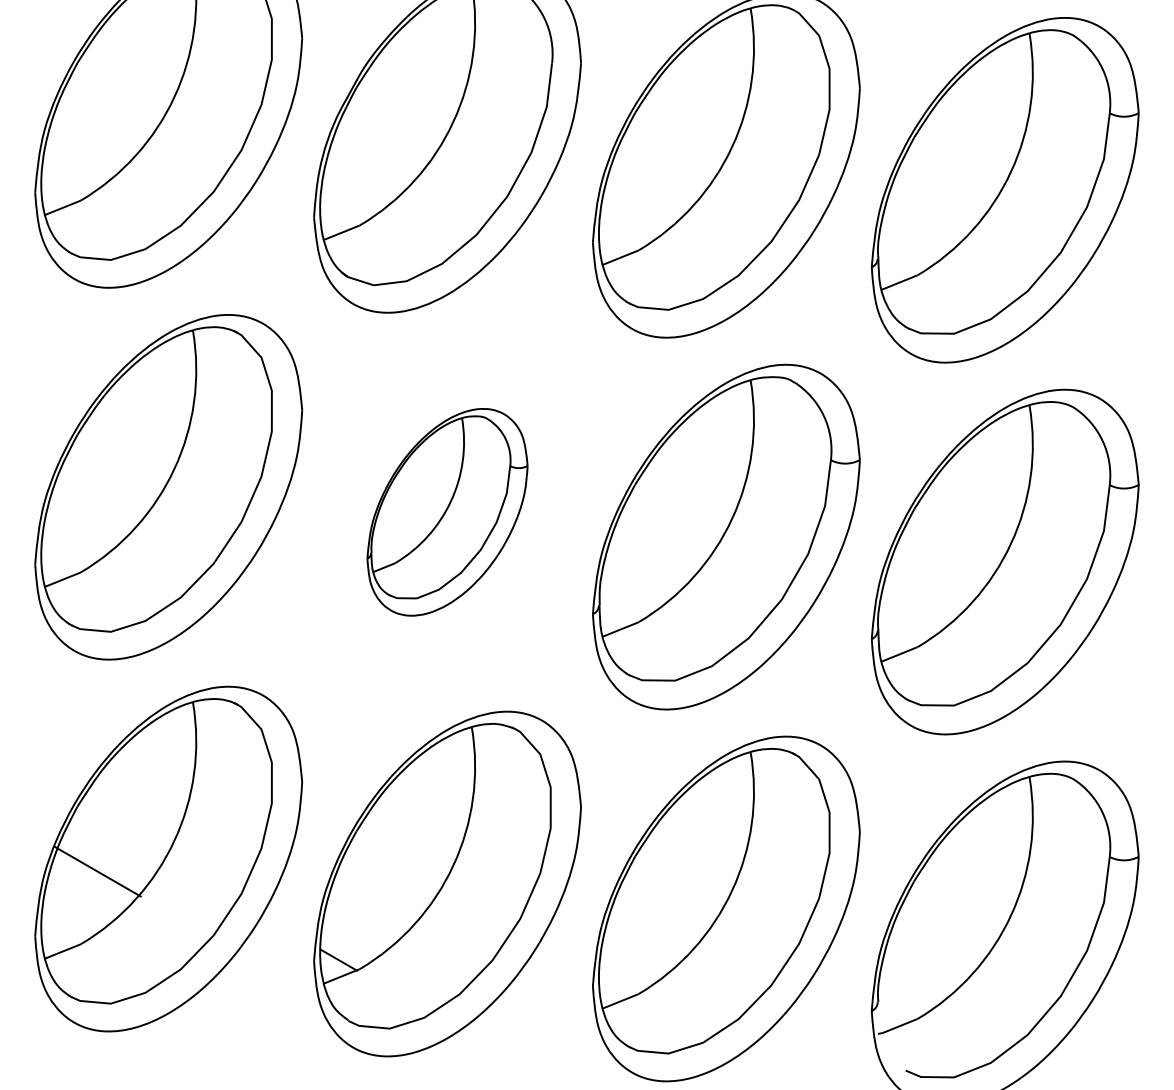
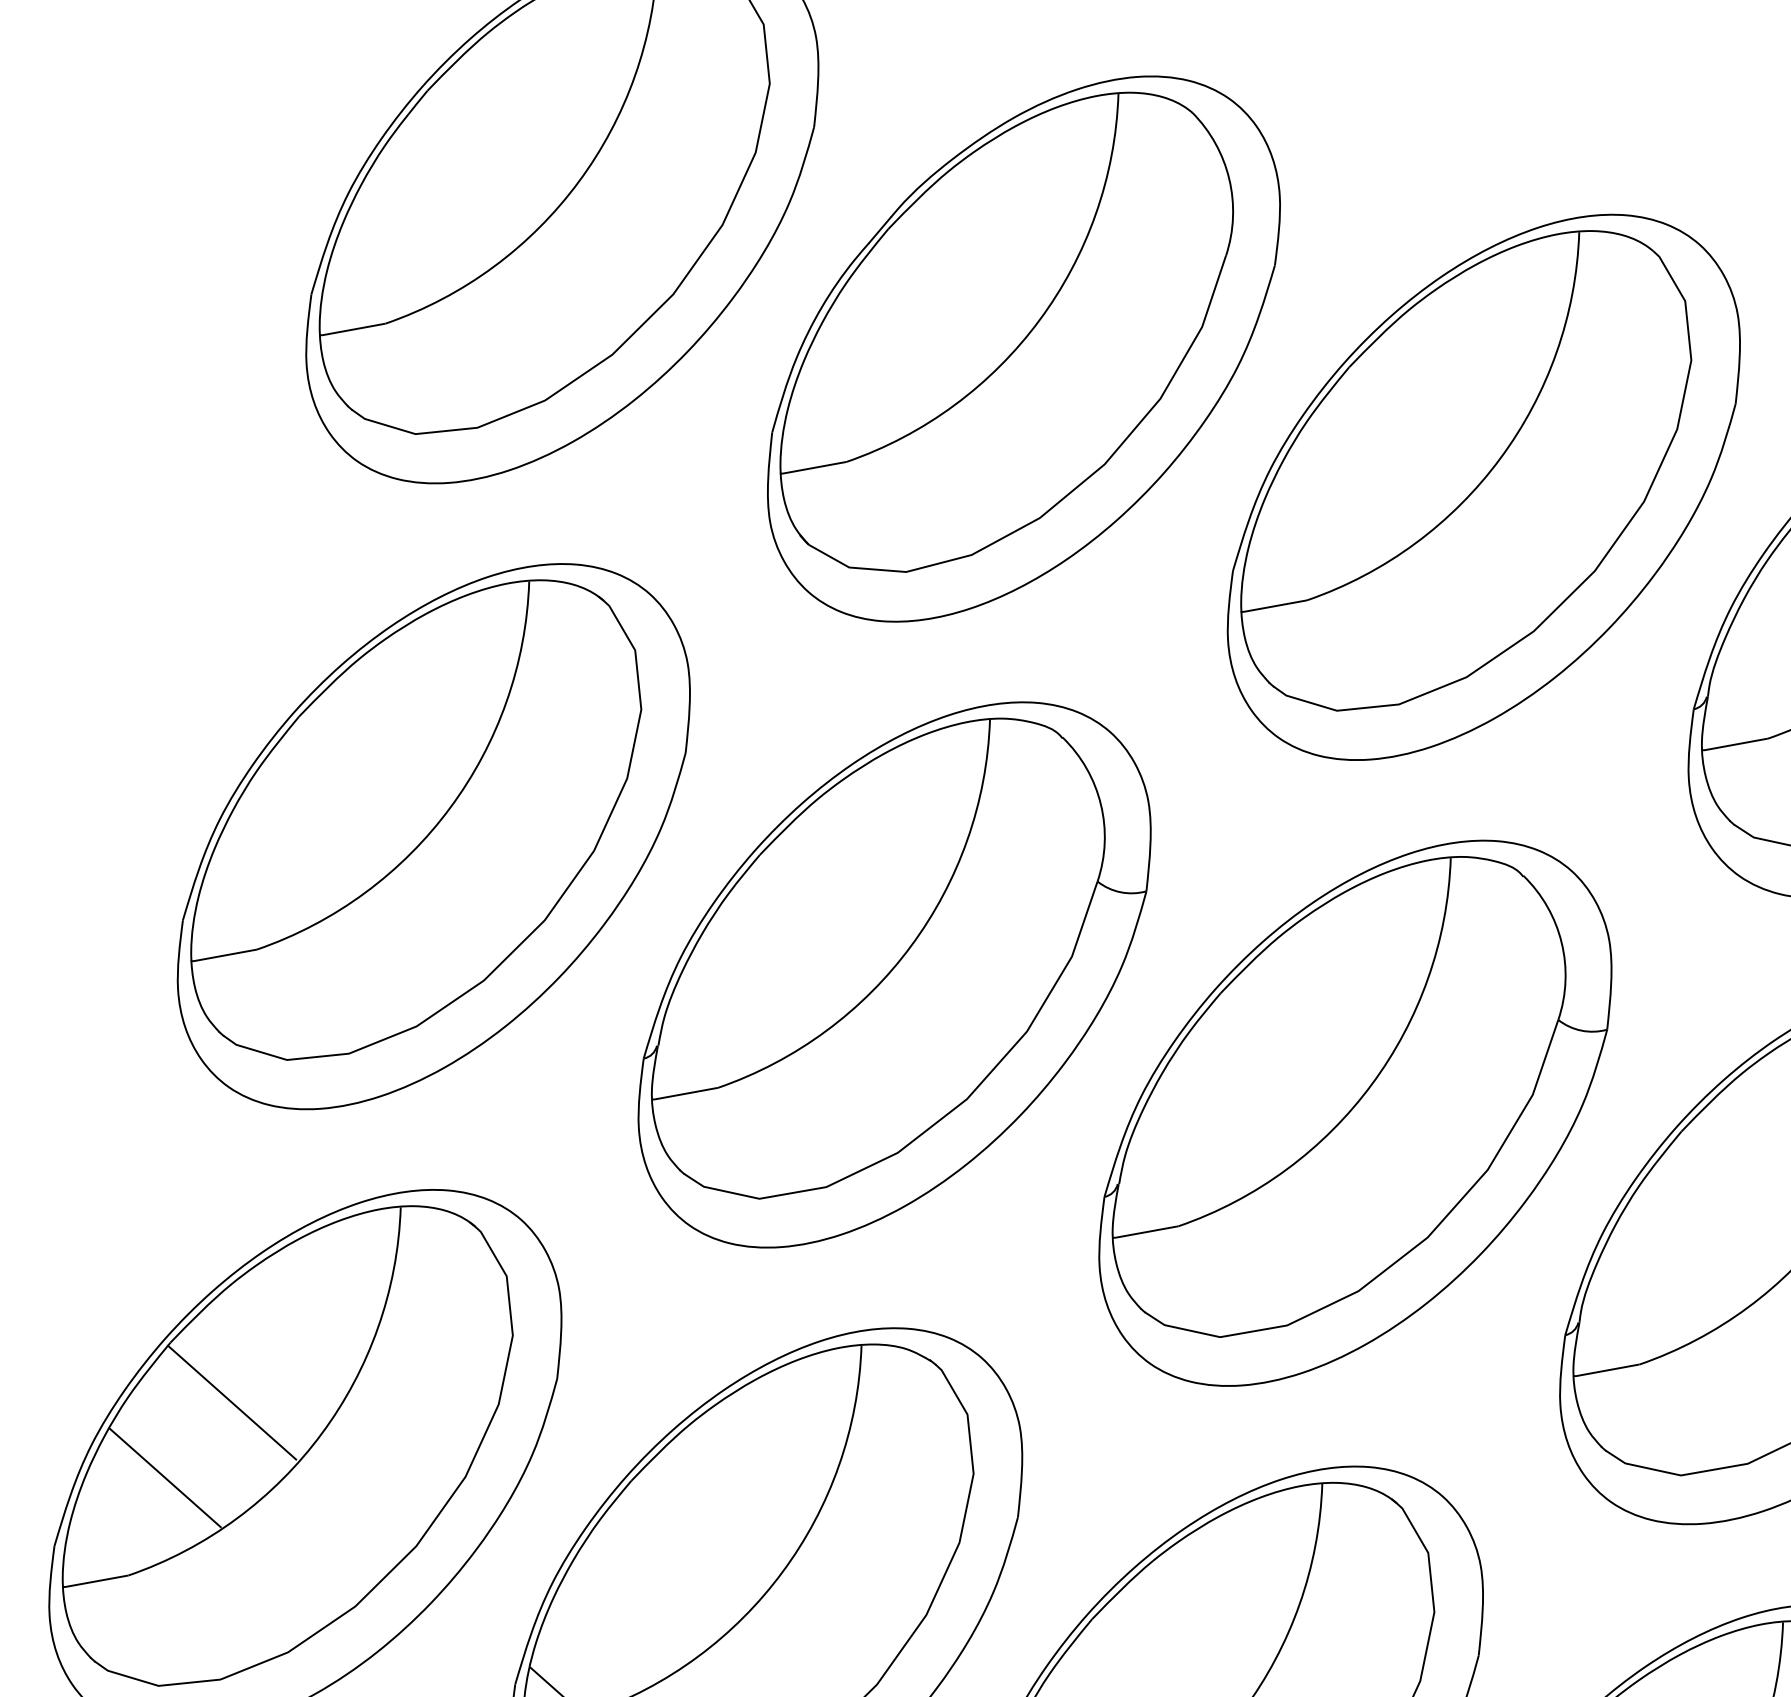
part: (447, 512) -> (894, 975), size x1.67
line: (97, 871) -> (231, 1402), moved
line: (89, 883) -> (164, 1476), added

